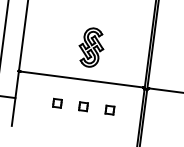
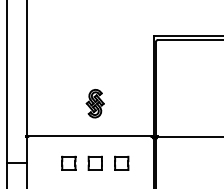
part: (90, 47) -> (94, 103), size x0.71
part: (57, 102) -> (68, 162), size x1.67
part: (82, 105) -> (94, 162), size x1.67
part: (109, 109) -> (121, 162), size x1.67

